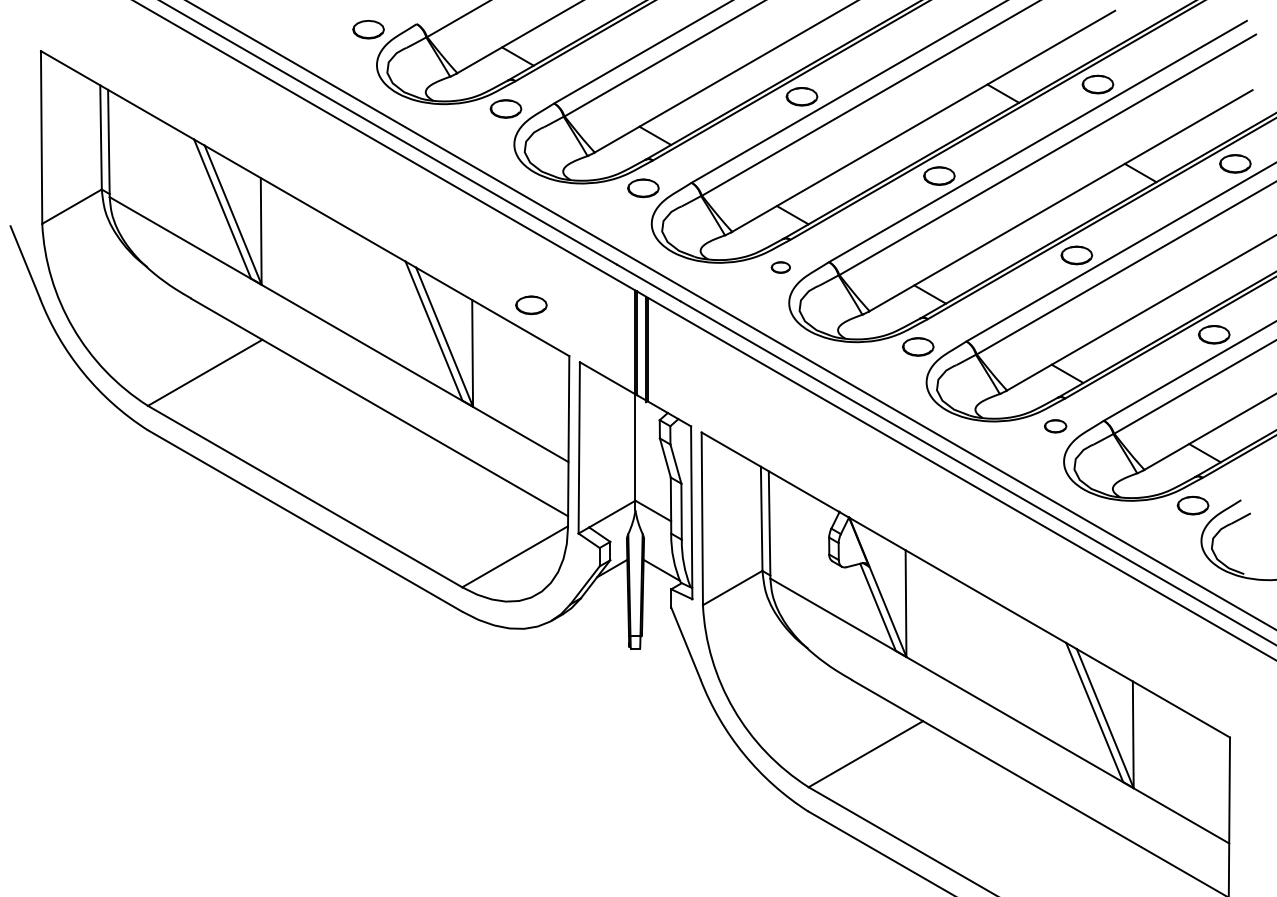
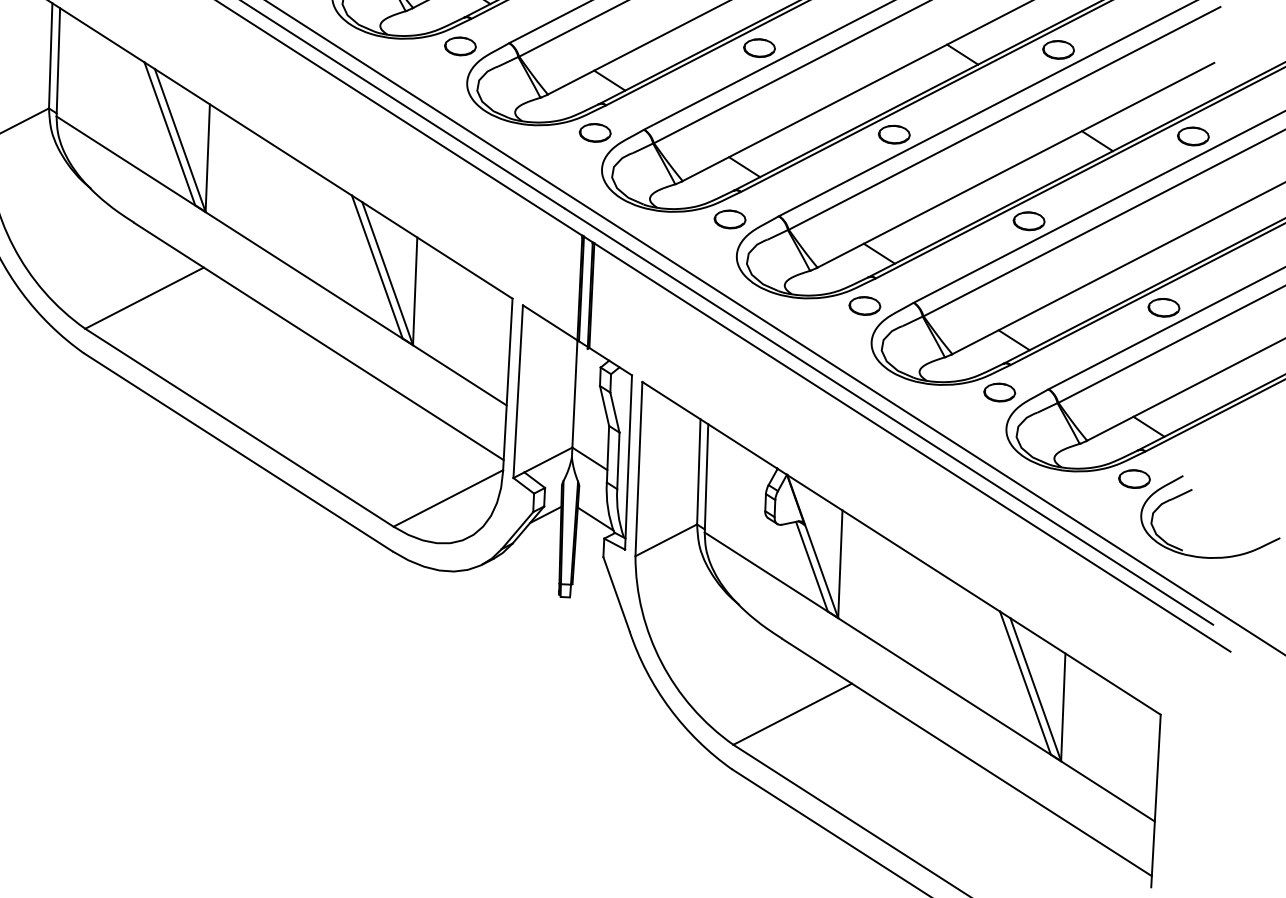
part: (780, 267) -> (729, 219), size x1.67
part: (531, 305) -> (476, 245), removed
part: (1055, 426) -> (999, 392), size x1.43

